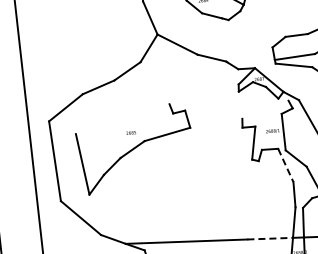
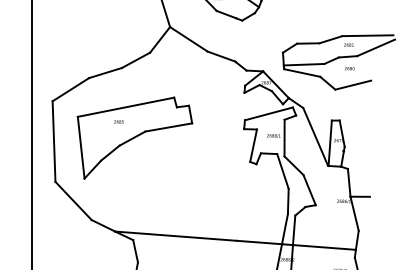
line: (264, 109) -> (268, 113), added
line: (122, 118) -> (125, 106), added
text: (130, 132) -> (118, 121), moved
line: (286, 165) -> (283, 171), dashed -> solid
line: (270, 238) -> (259, 242), dashed -> solid

